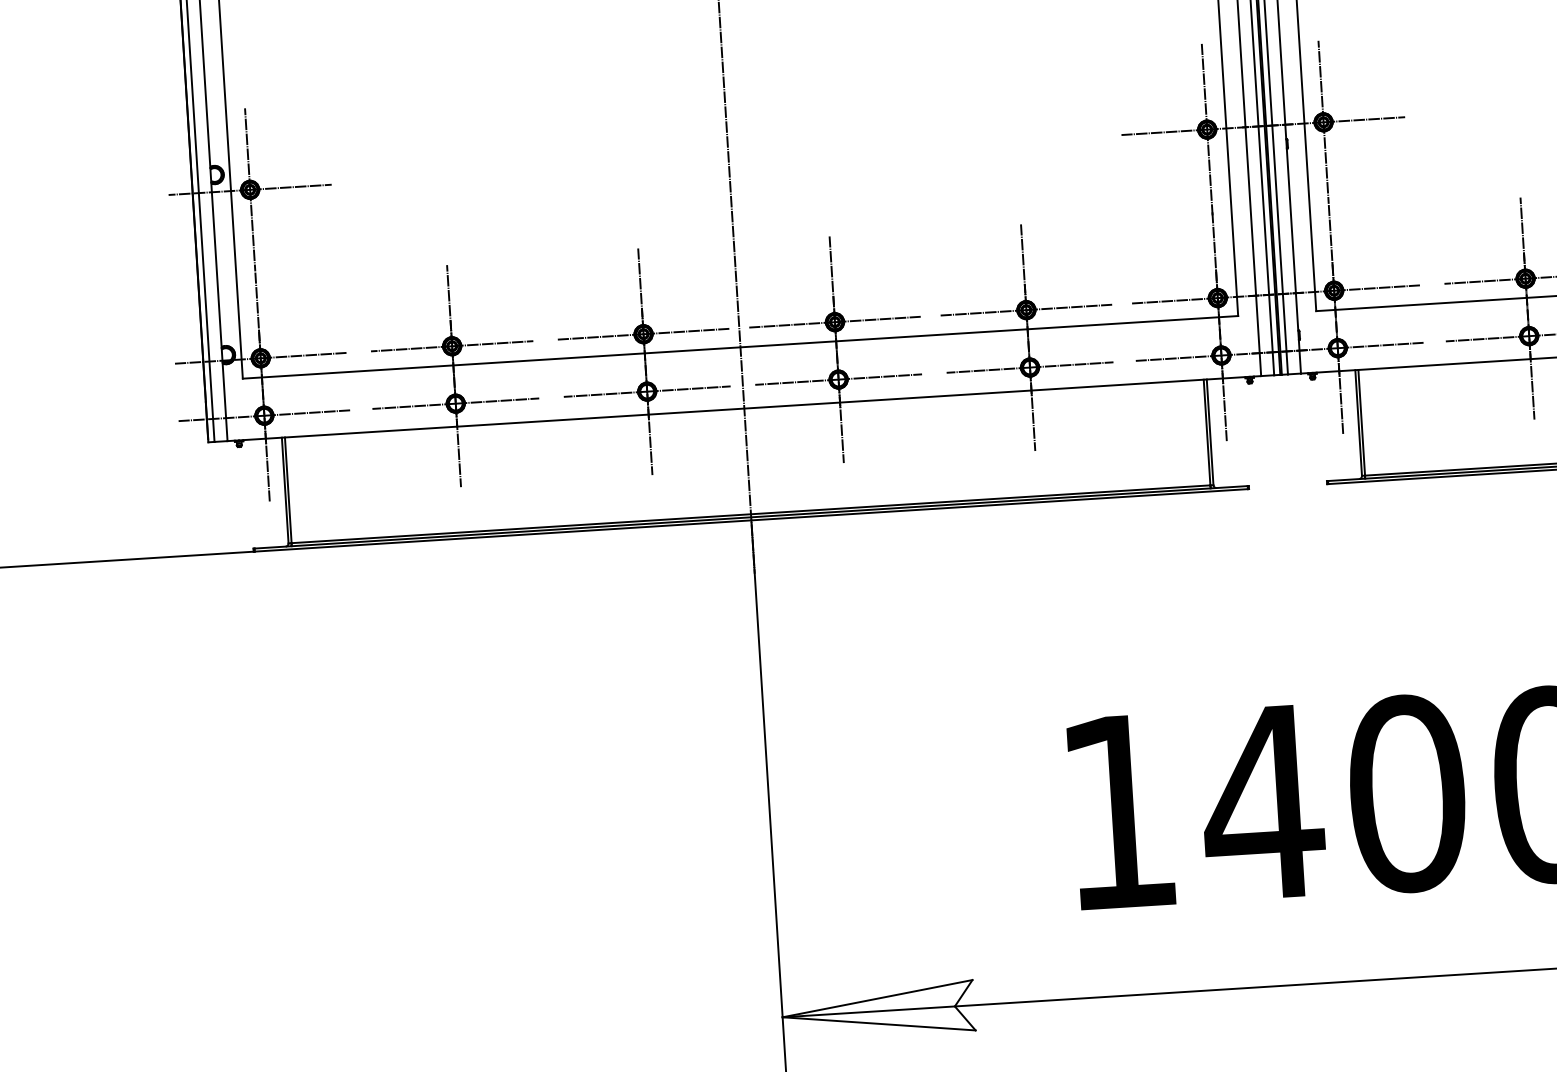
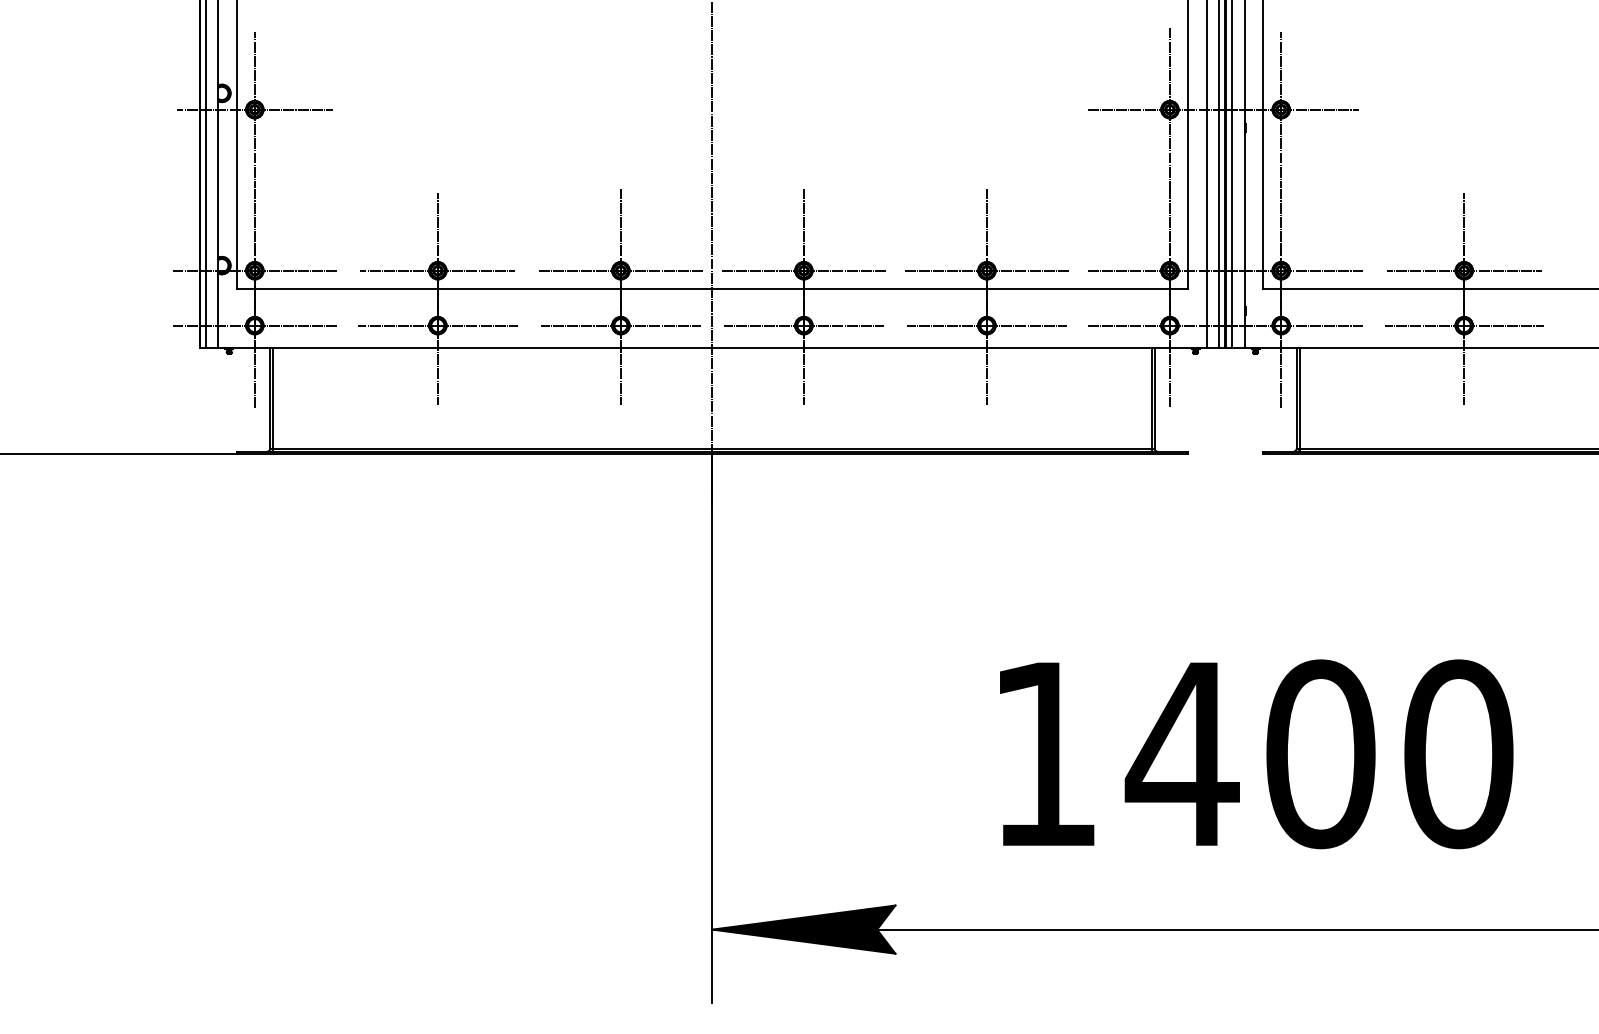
fill: (877, 1011) -> (803, 929), added

